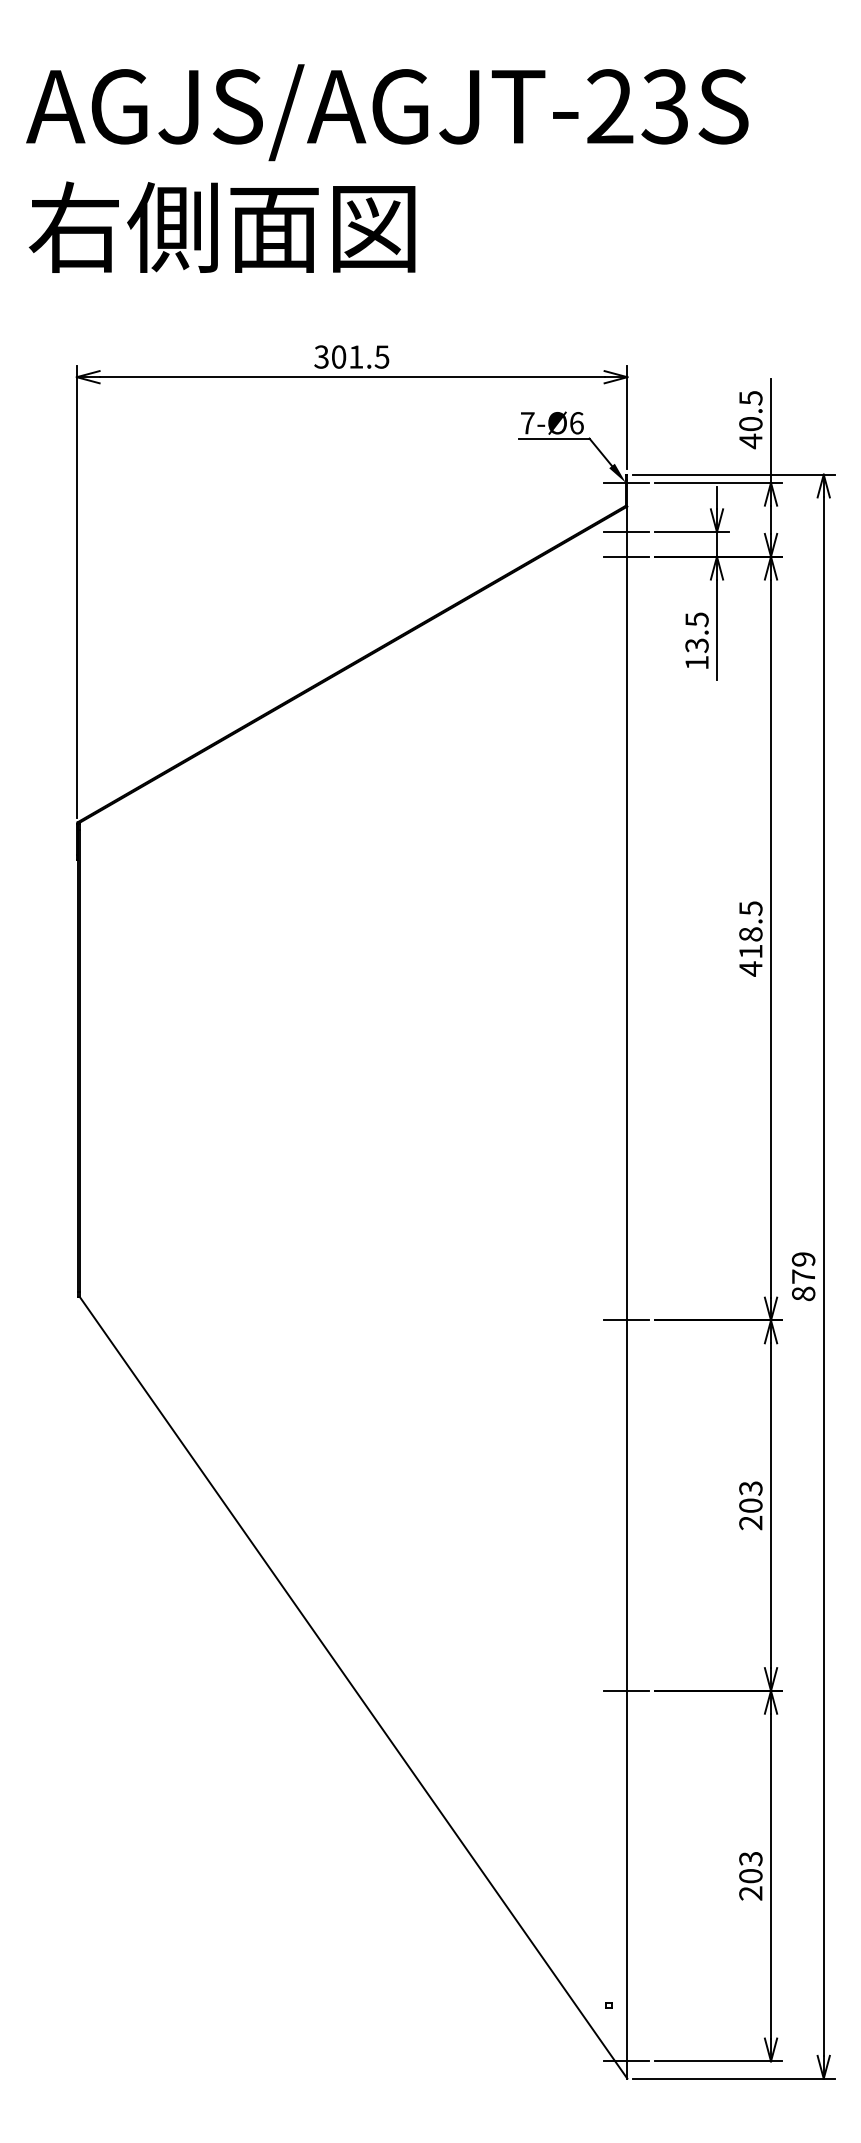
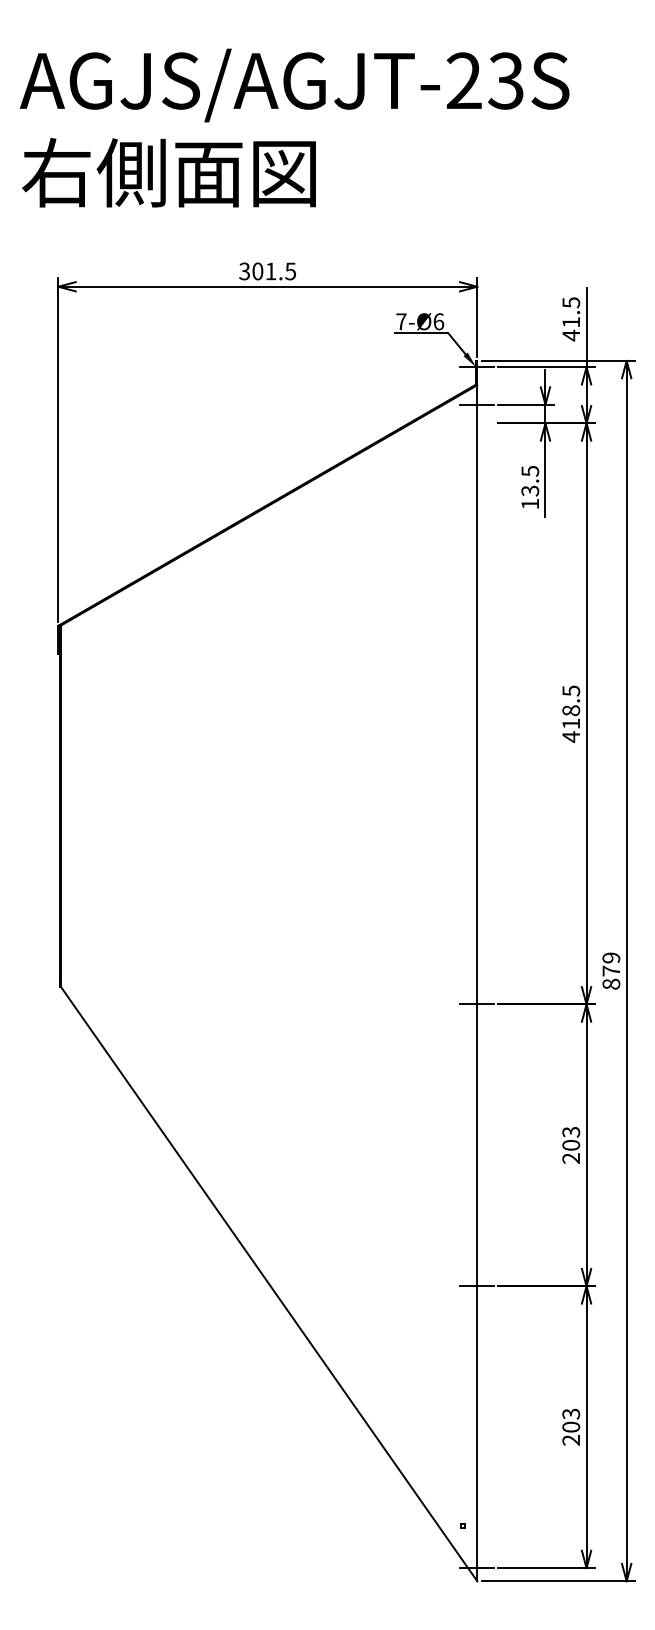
text: (750, 424) -> (570, 322), 40.5 -> 41.5
line: (626, 556) -> (476, 423), removed

